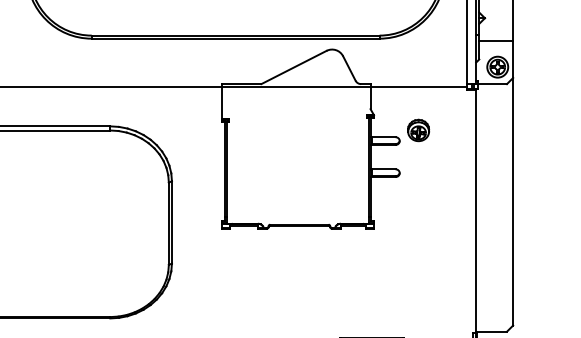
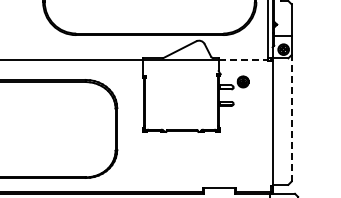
line: (419, 86) -> (243, 59), solid -> dashed
line: (513, 199) -> (291, 117), solid -> dashed

